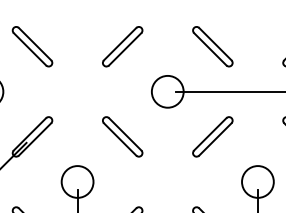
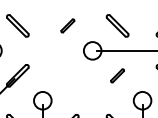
part: (122, 45) -> (67, 25), size x0.6
part: (122, 136) -> (67, 75), removed
part: (212, 136) -> (117, 75), size x0.6

